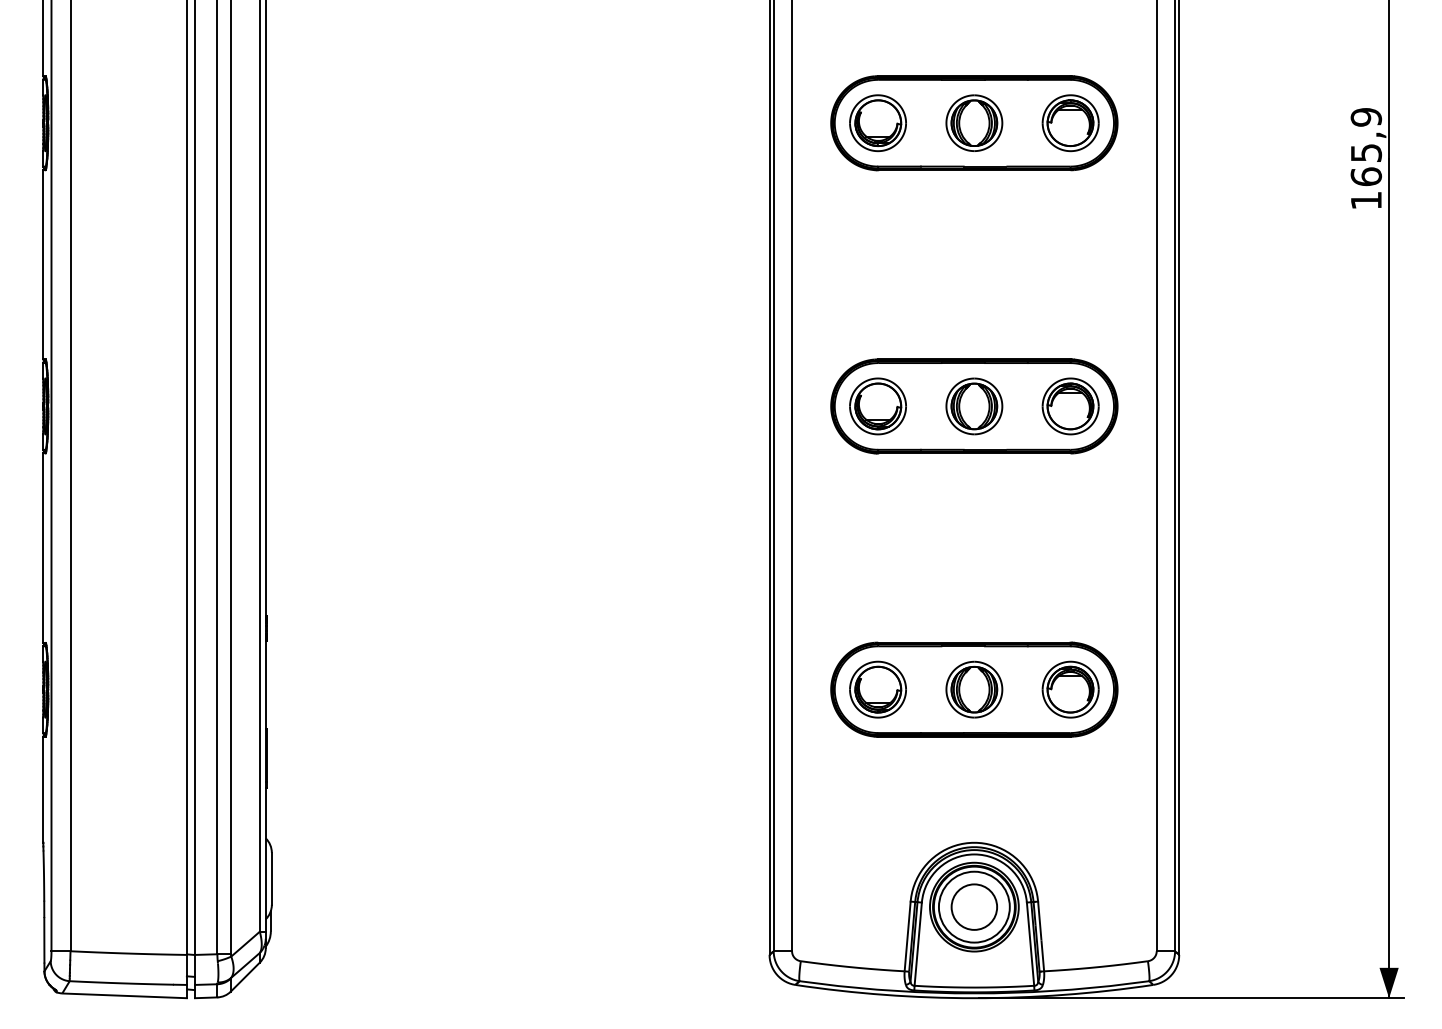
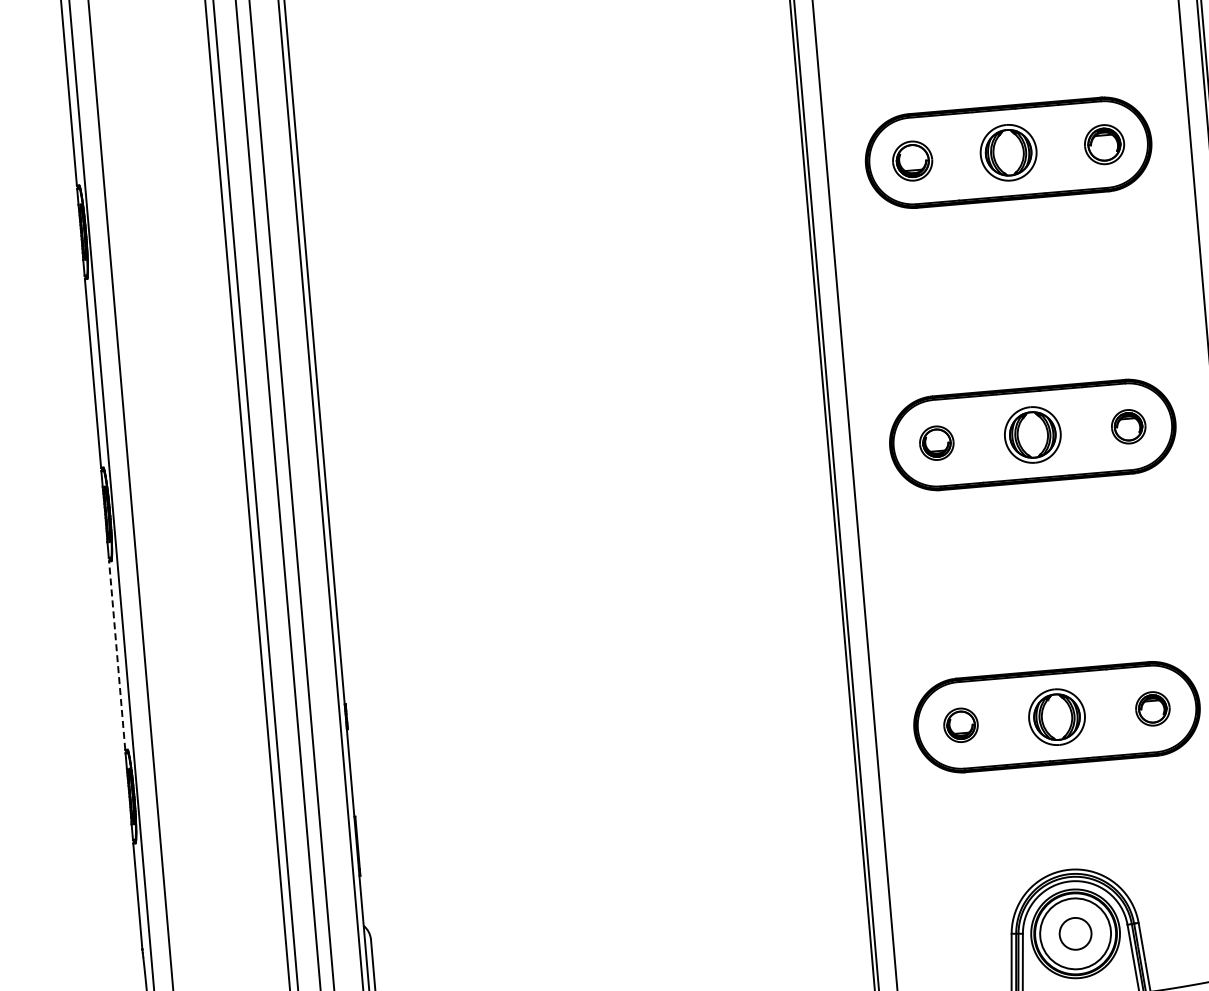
part: (877, 123) -> (912, 161), size x0.7
part: (1070, 123) -> (1104, 144), size x0.7
part: (877, 406) -> (936, 443), size x0.6
part: (1070, 406) -> (1128, 426), size x0.6
line: (43, 548) -> (117, 656), solid -> dashed
part: (877, 689) -> (960, 725), size x0.6
part: (1070, 689) -> (1152, 708), size x0.6
circle: (974, 906) -> (1075, 933), size x0.7

